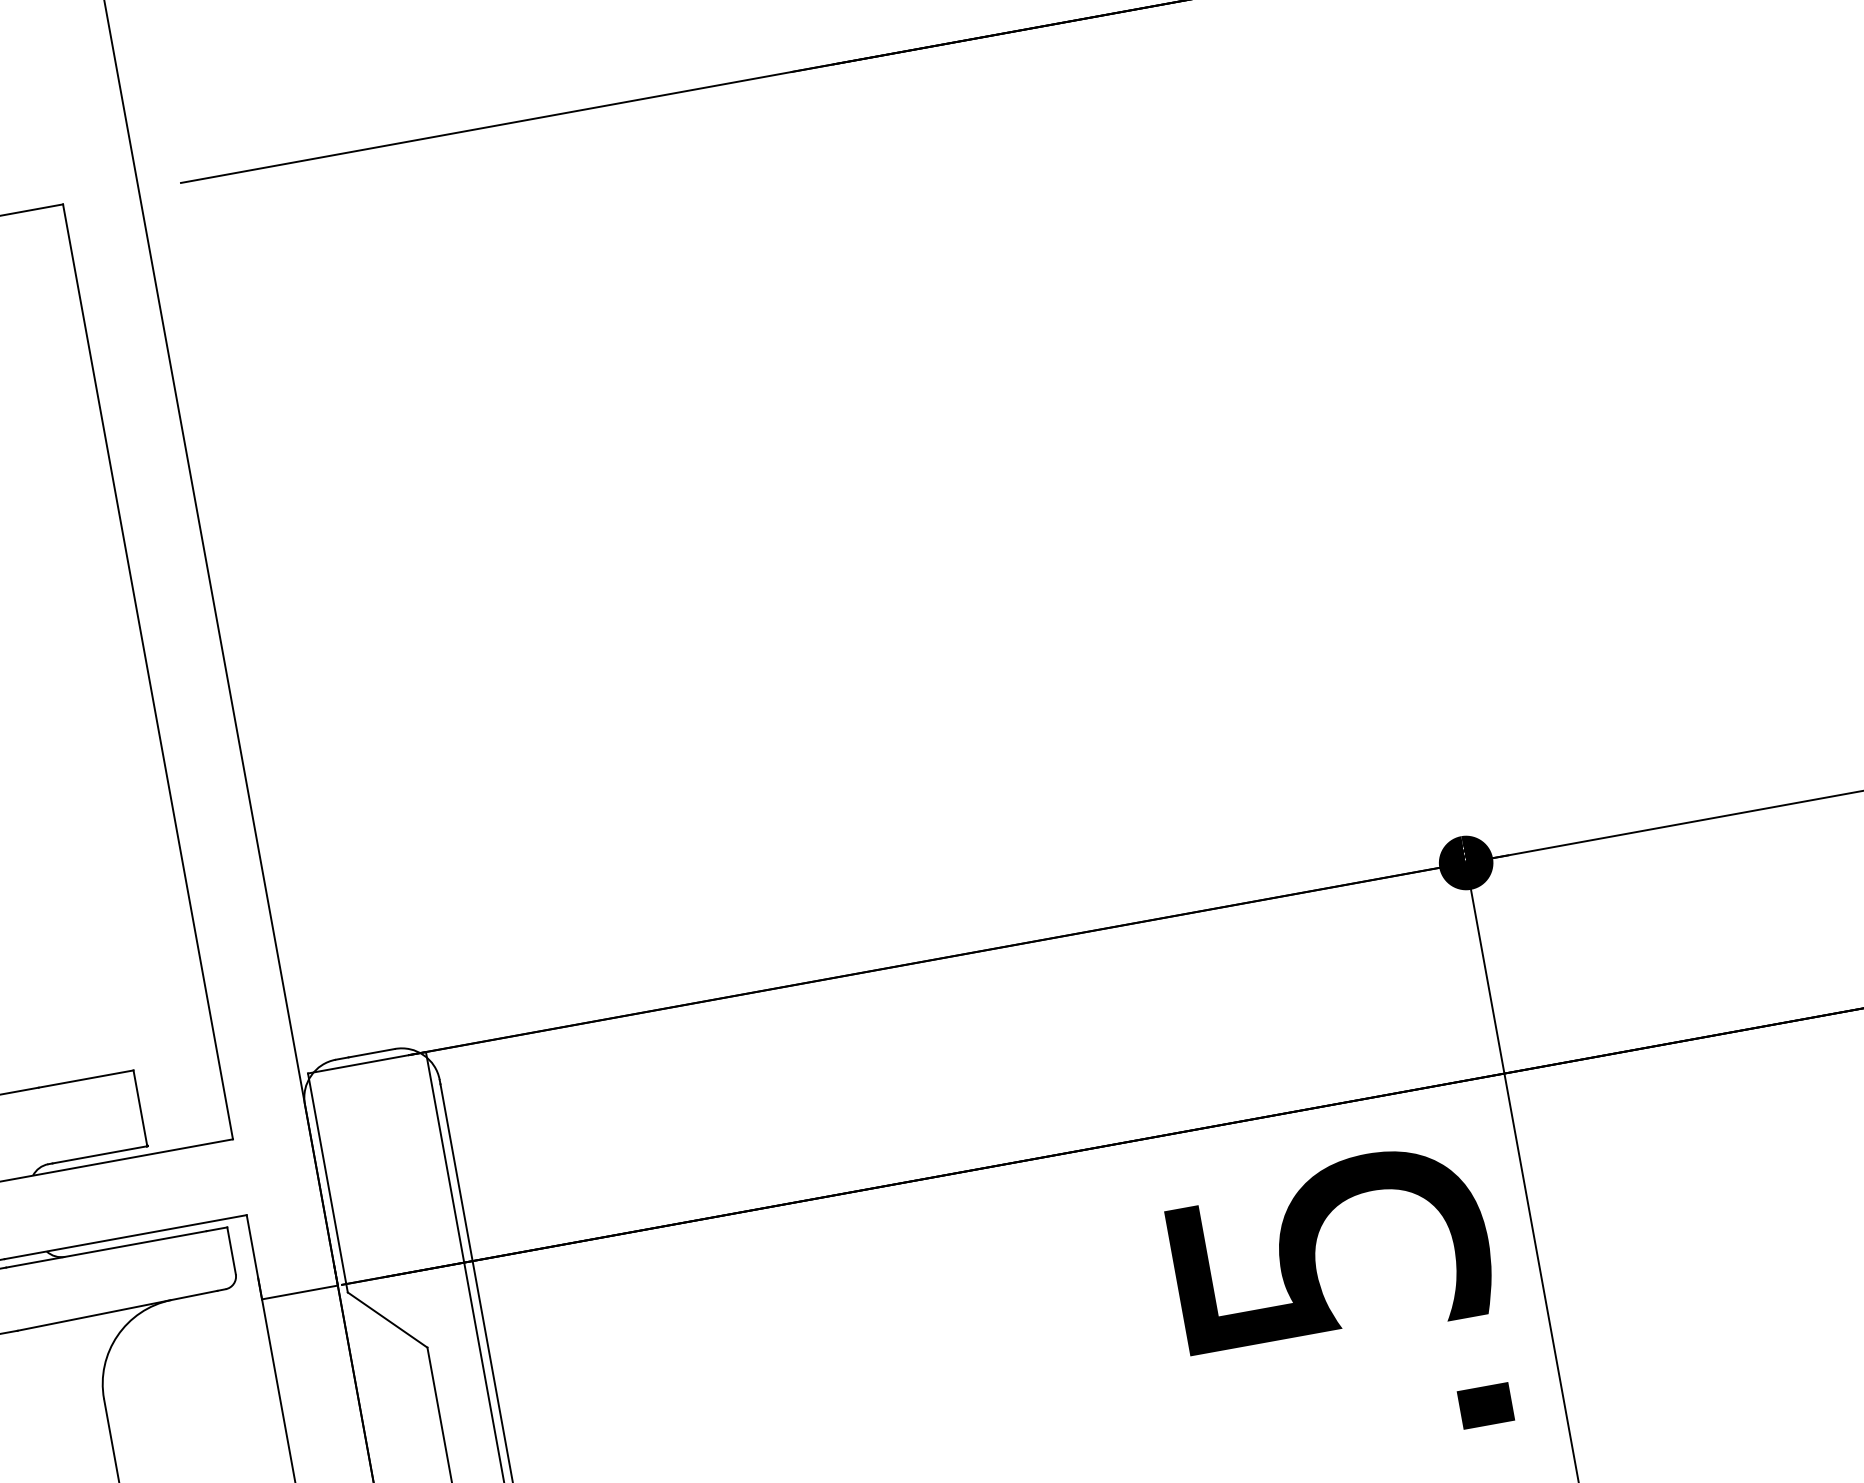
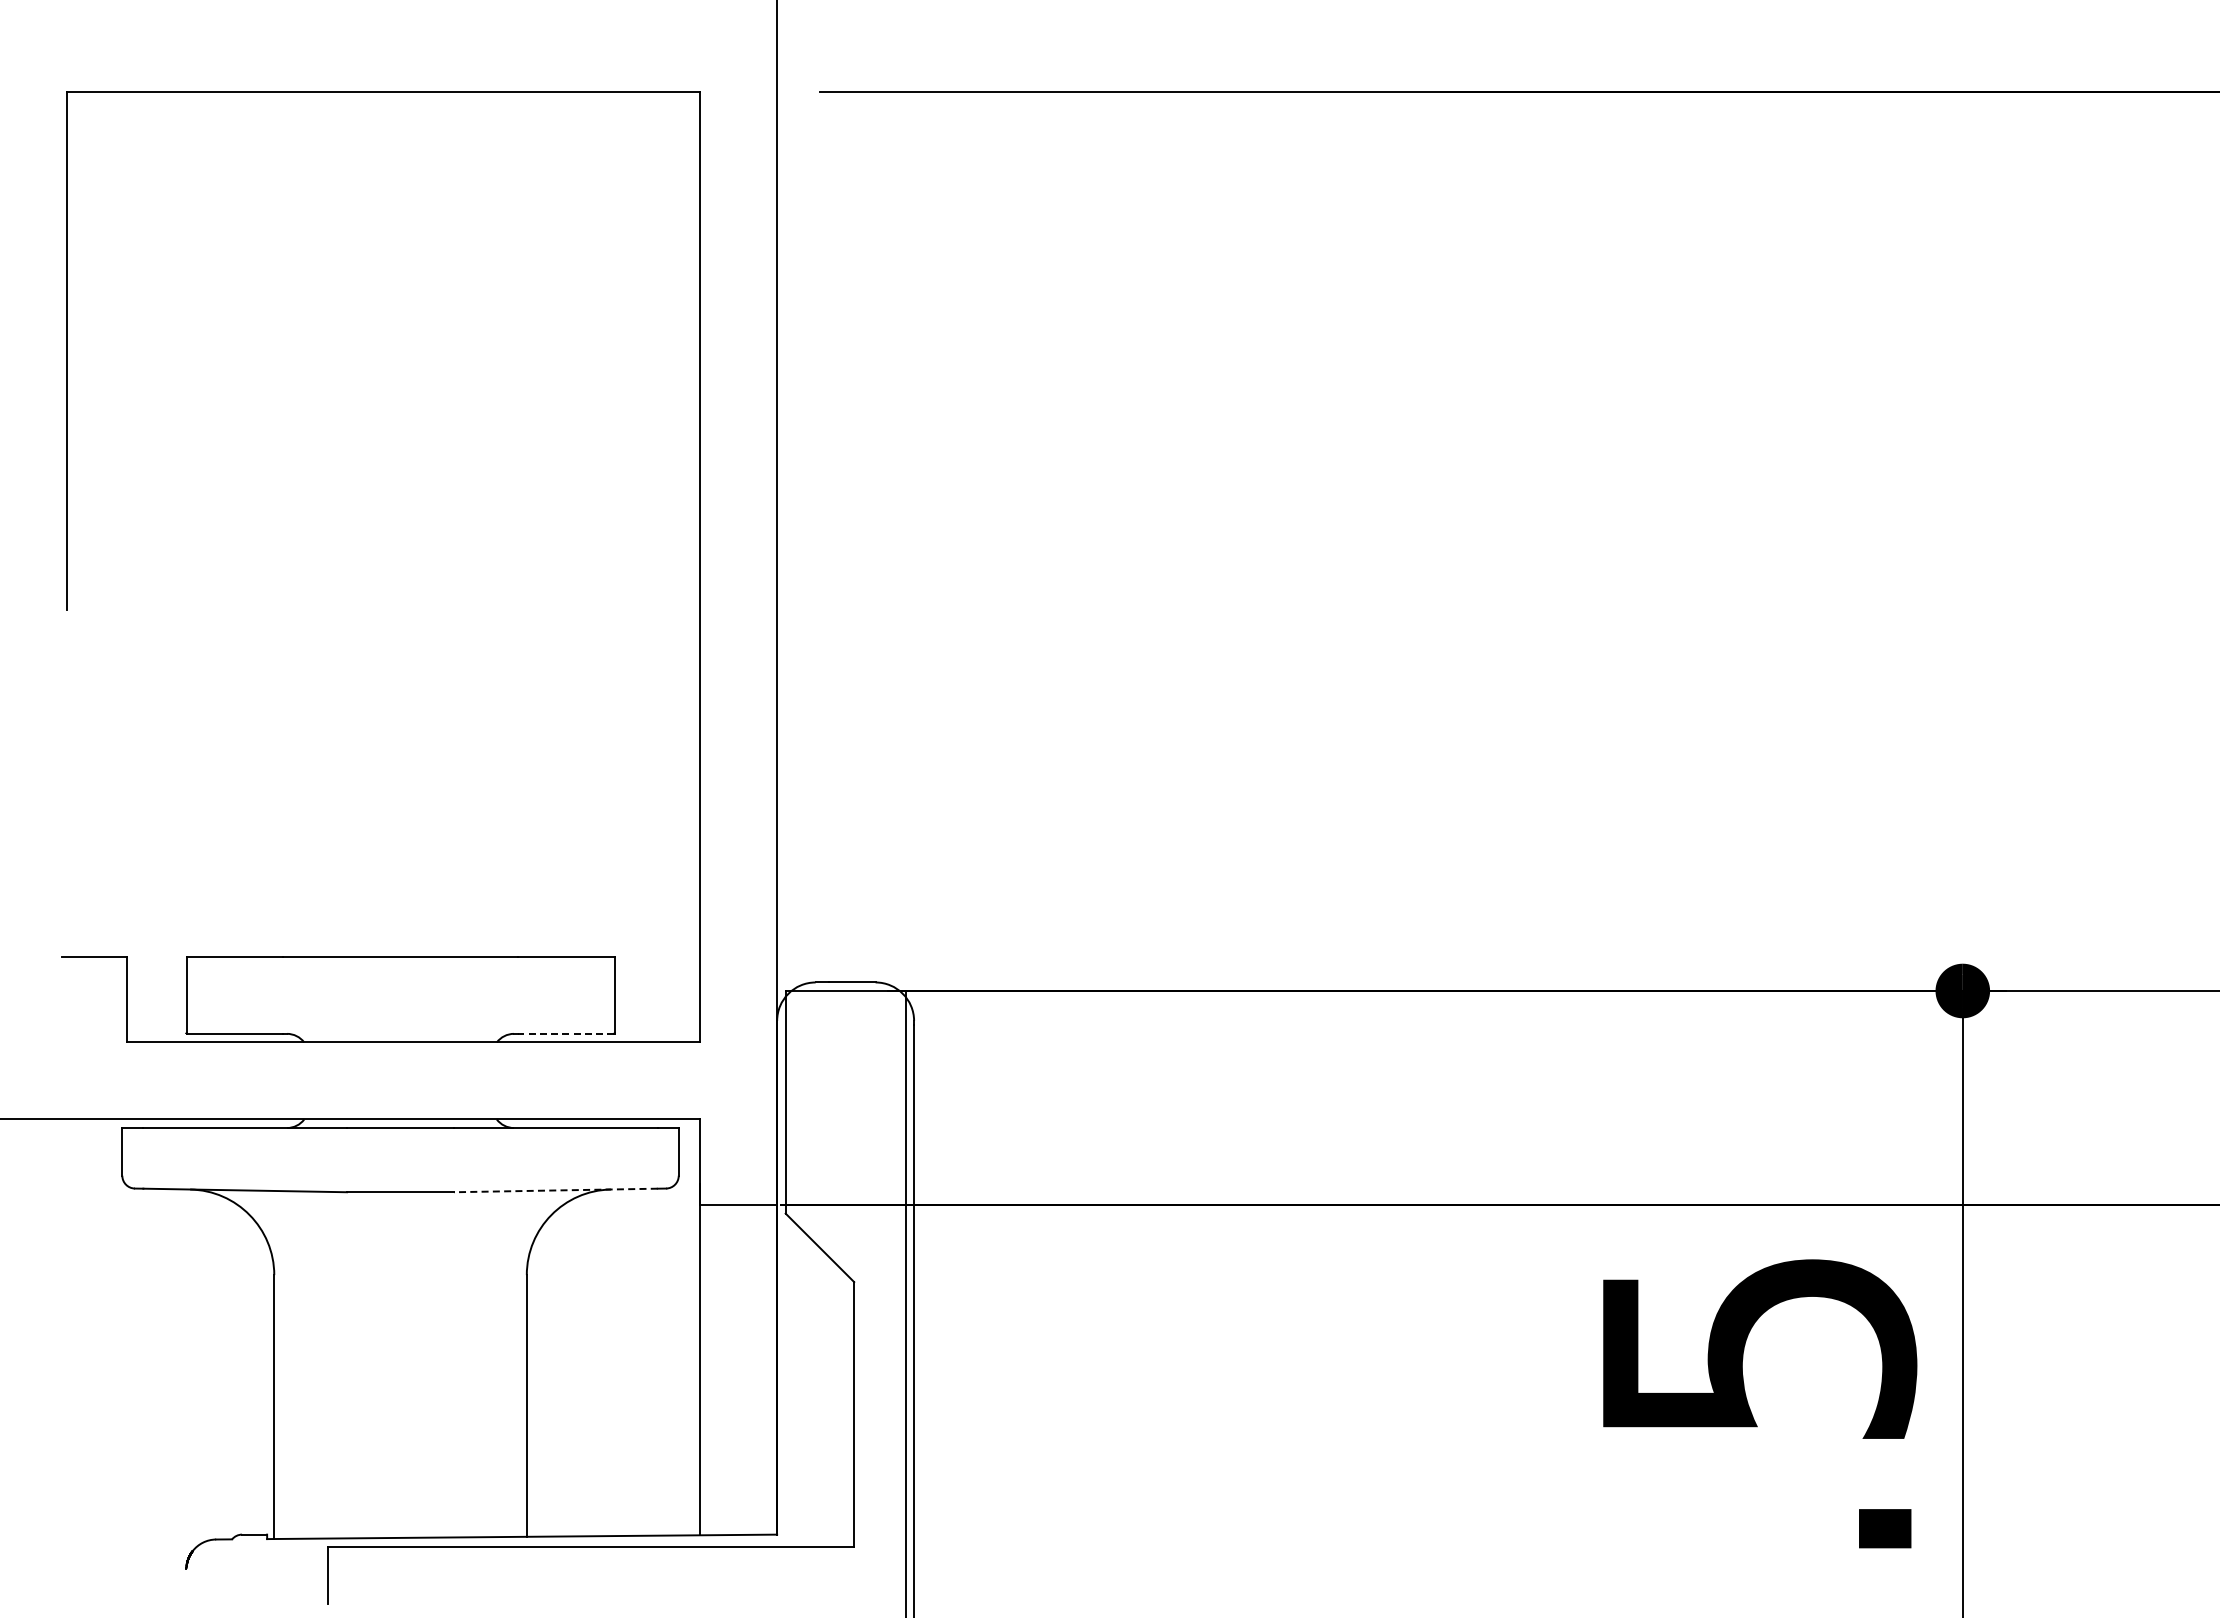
line: (98, 1154) -> (565, 1033), solid -> dashed
line: (117, 1310) -> (555, 1190), solid -> dashed

